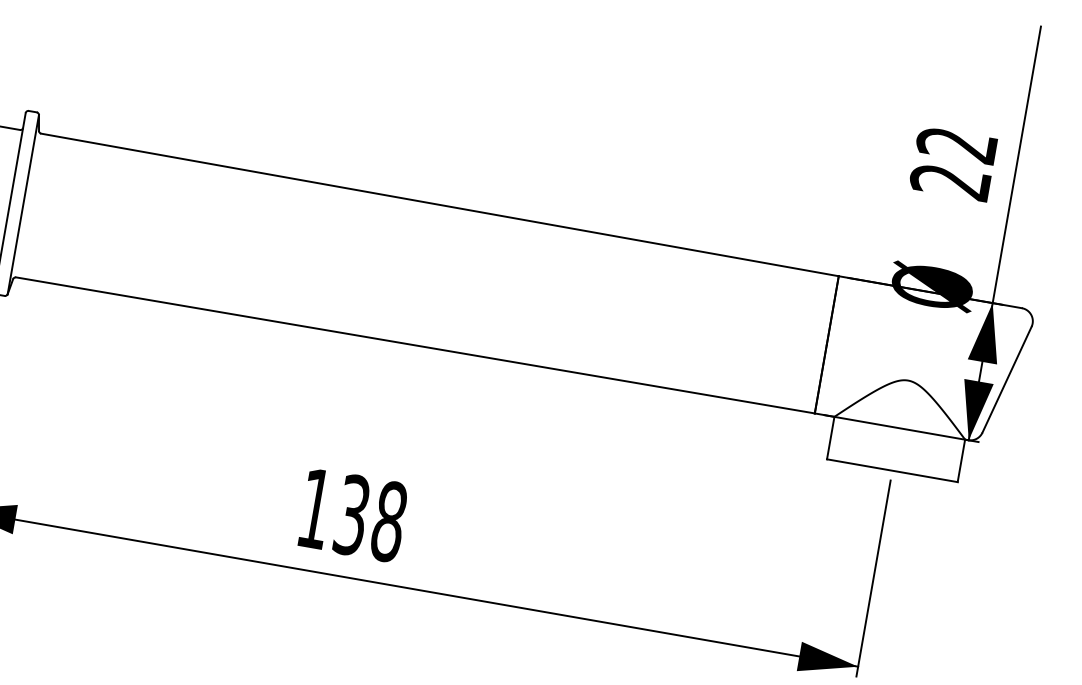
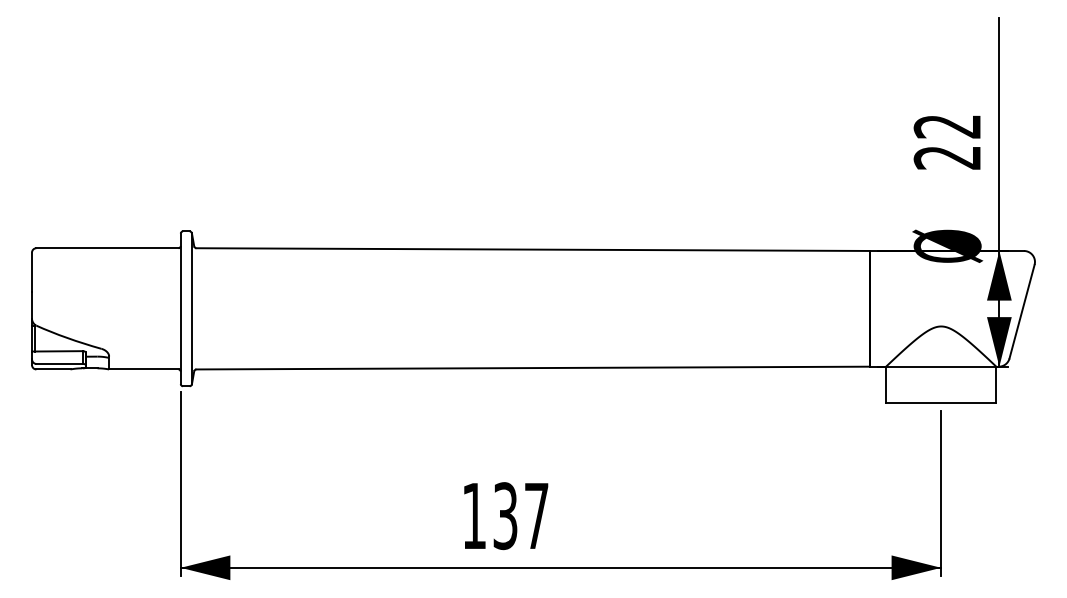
text: (388, 522) -> (536, 516), 138 -> 137

